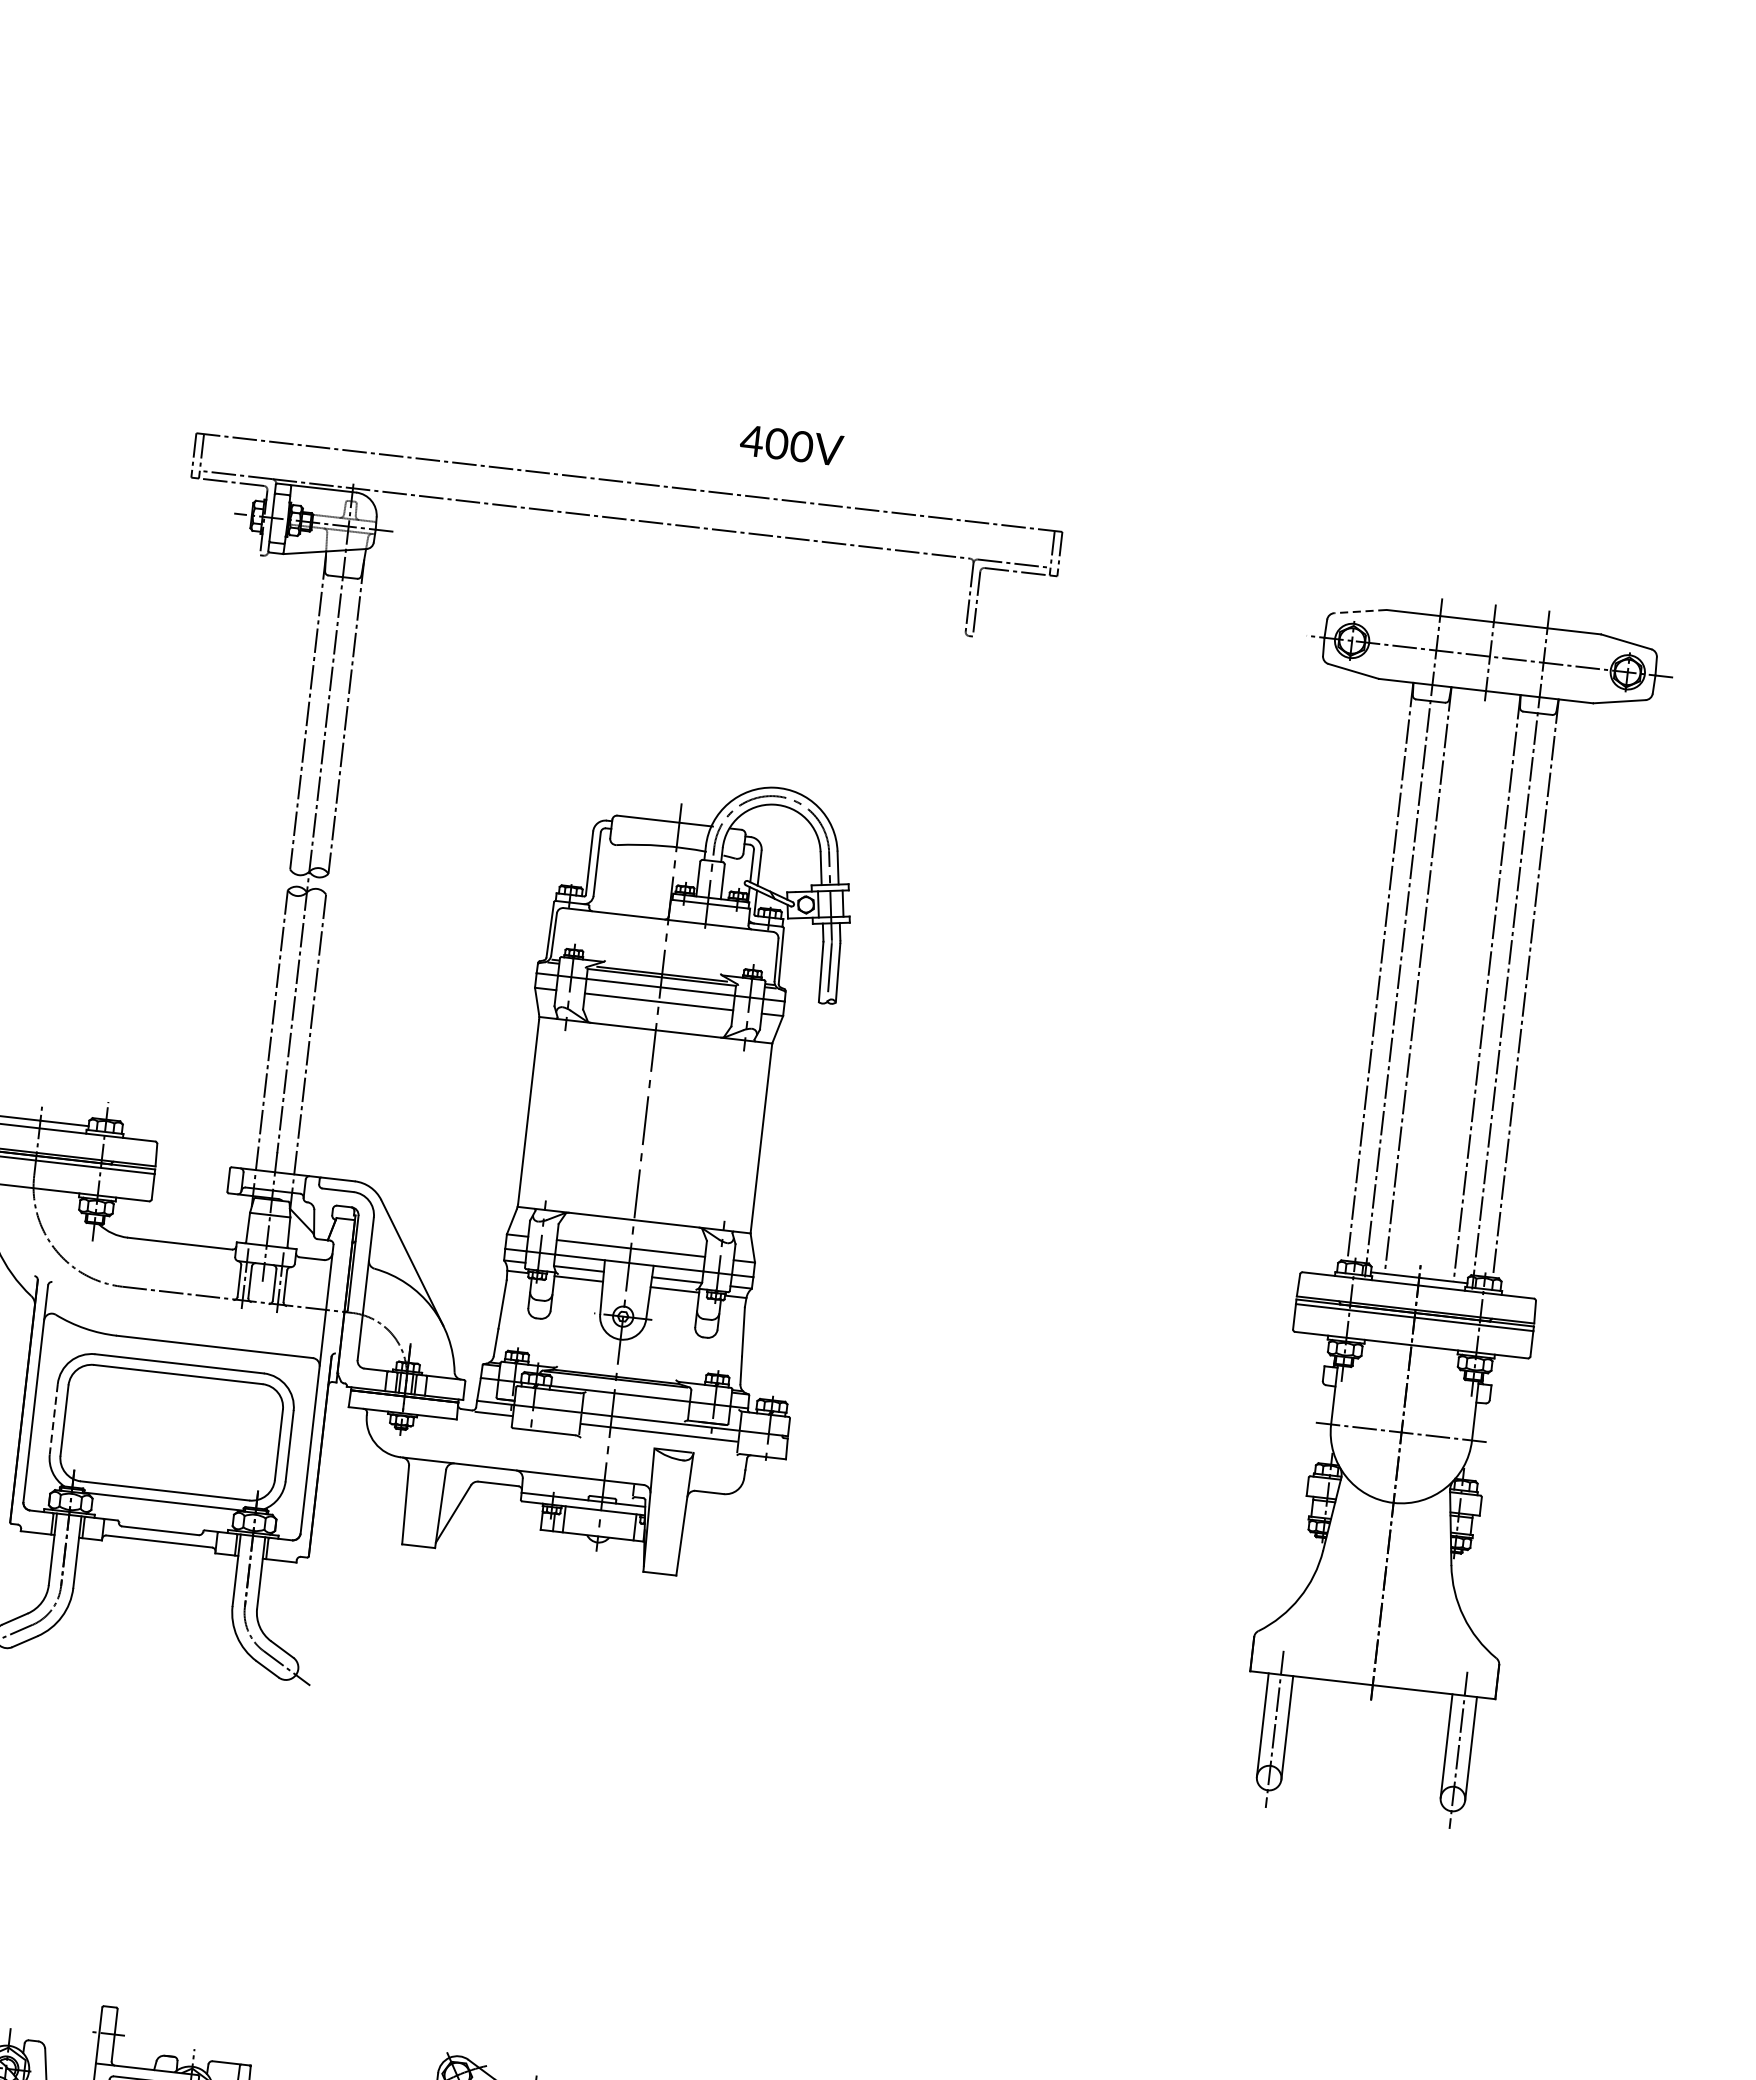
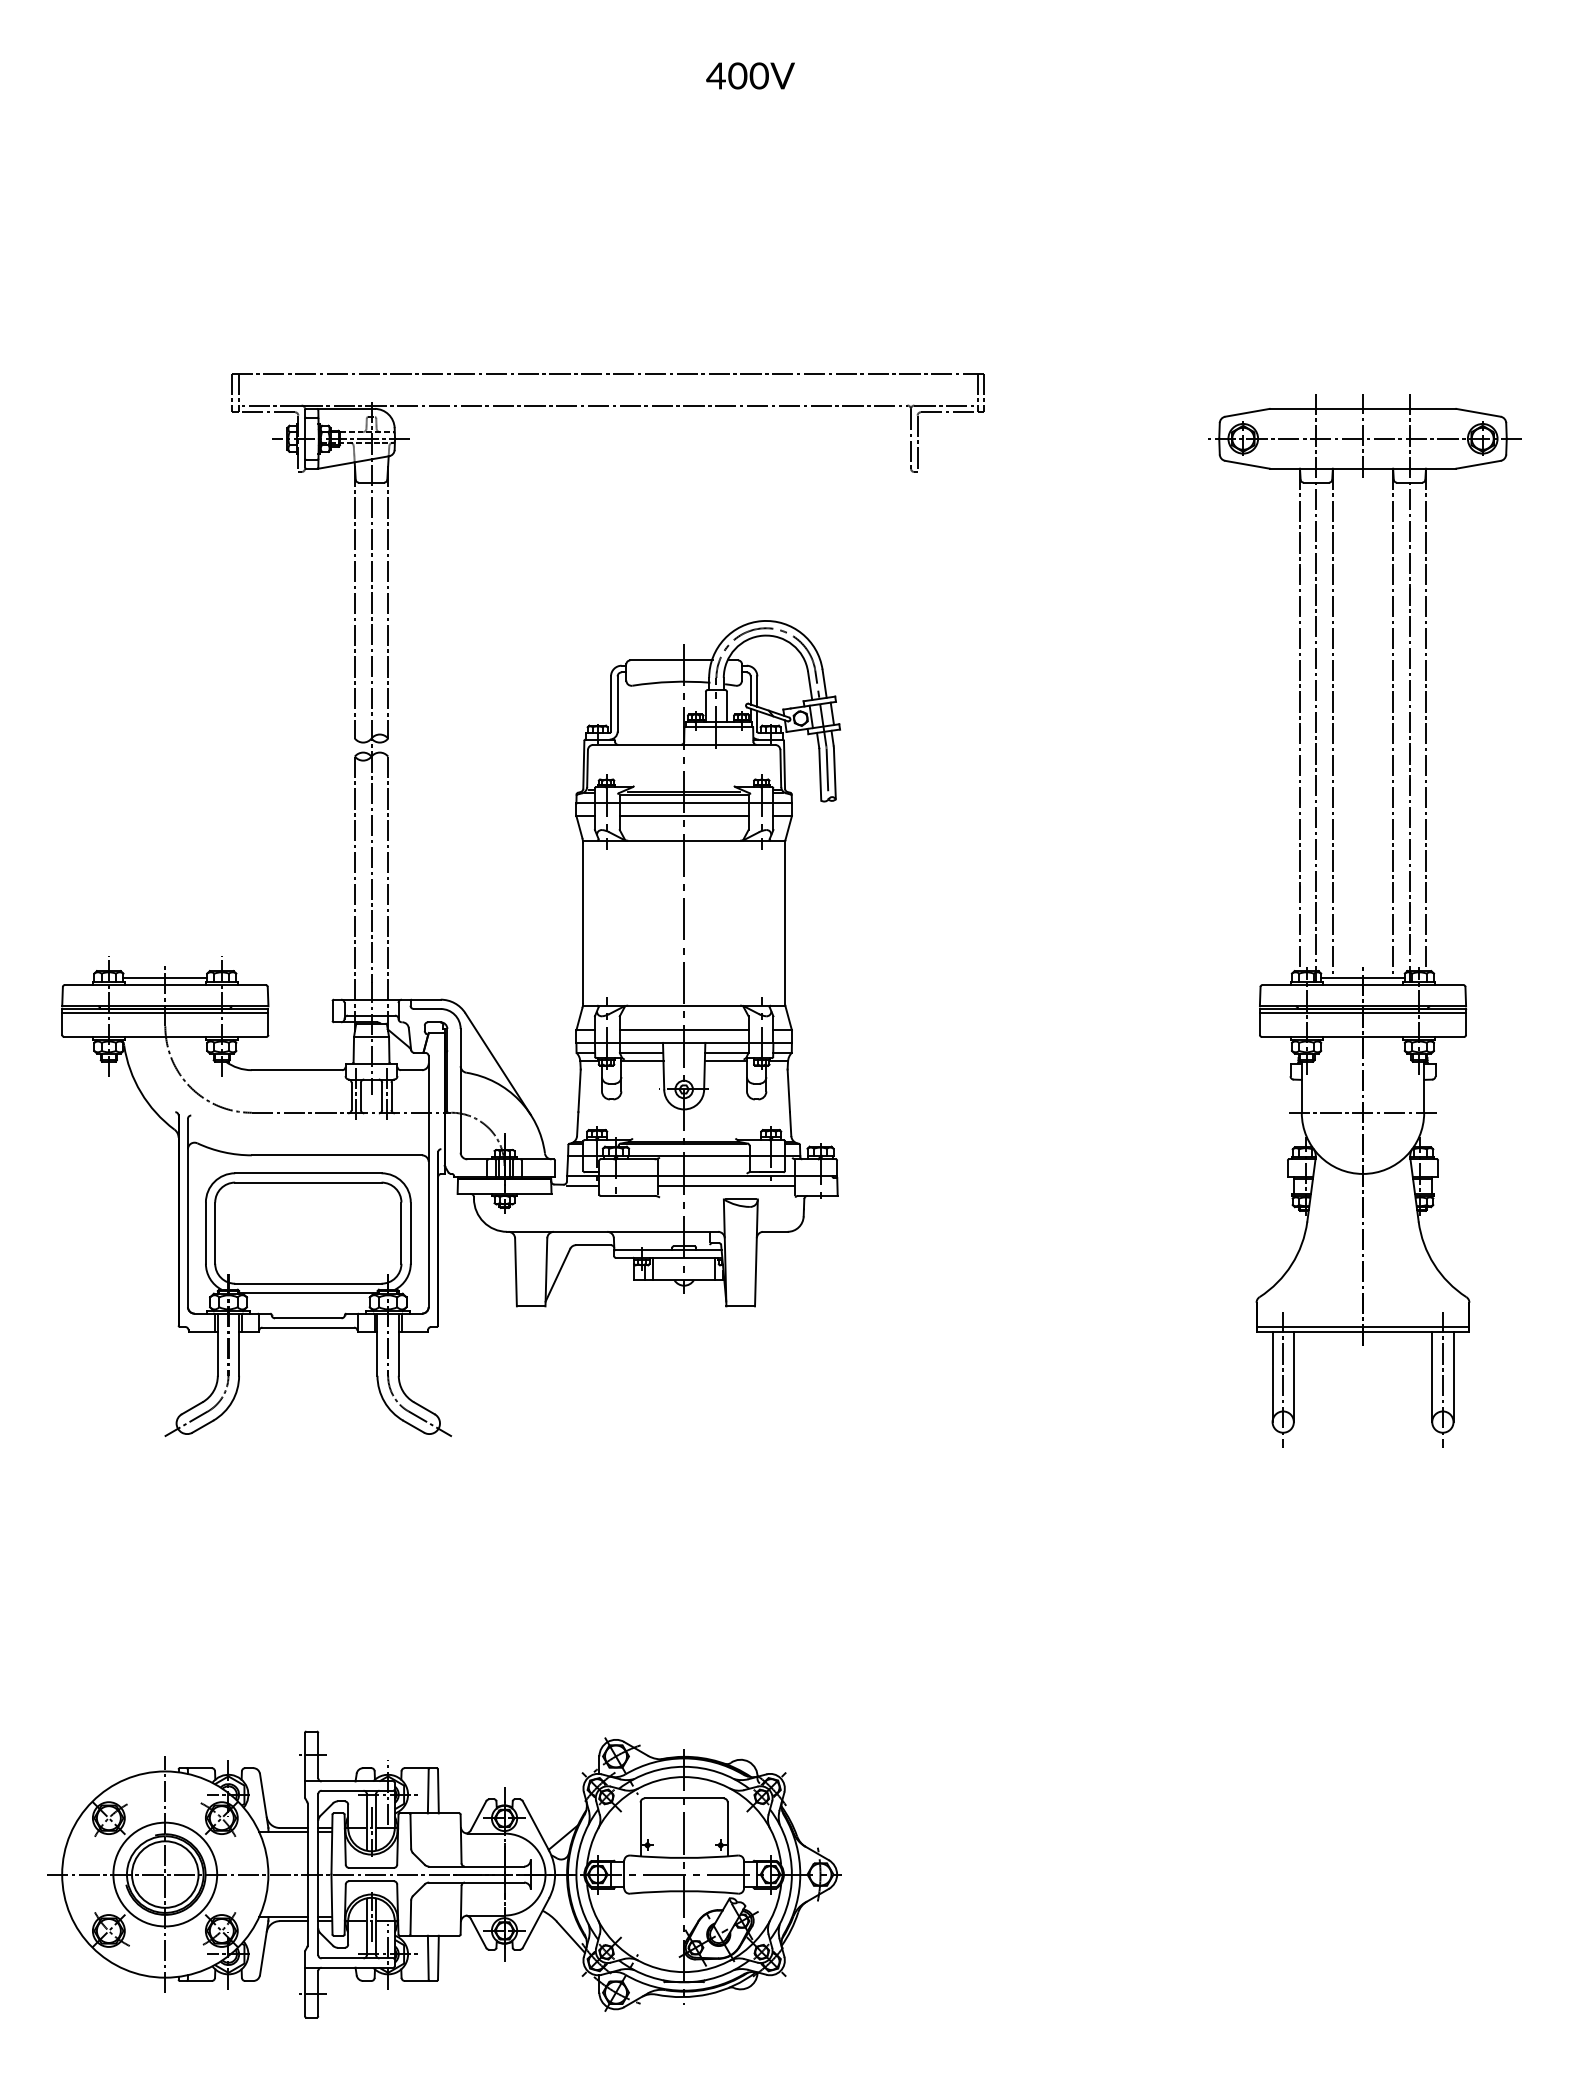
text: (791, 444) -> (750, 75), moved
line: (1359, 611) -> (1246, 412), dashed -> solid
line: (53, 1419) -> (205, 1233), dashed -> solid
line: (1372, 1678) -> (1362, 1326), added

